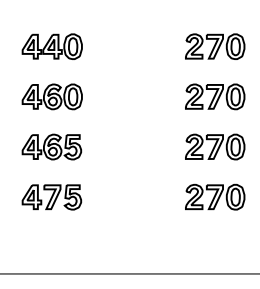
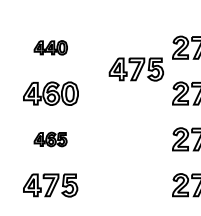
part: (51, 46) -> (50, 47), size x0.6
part: (145, 70) -> (136, 69), added
part: (51, 146) -> (50, 139), size x0.6

